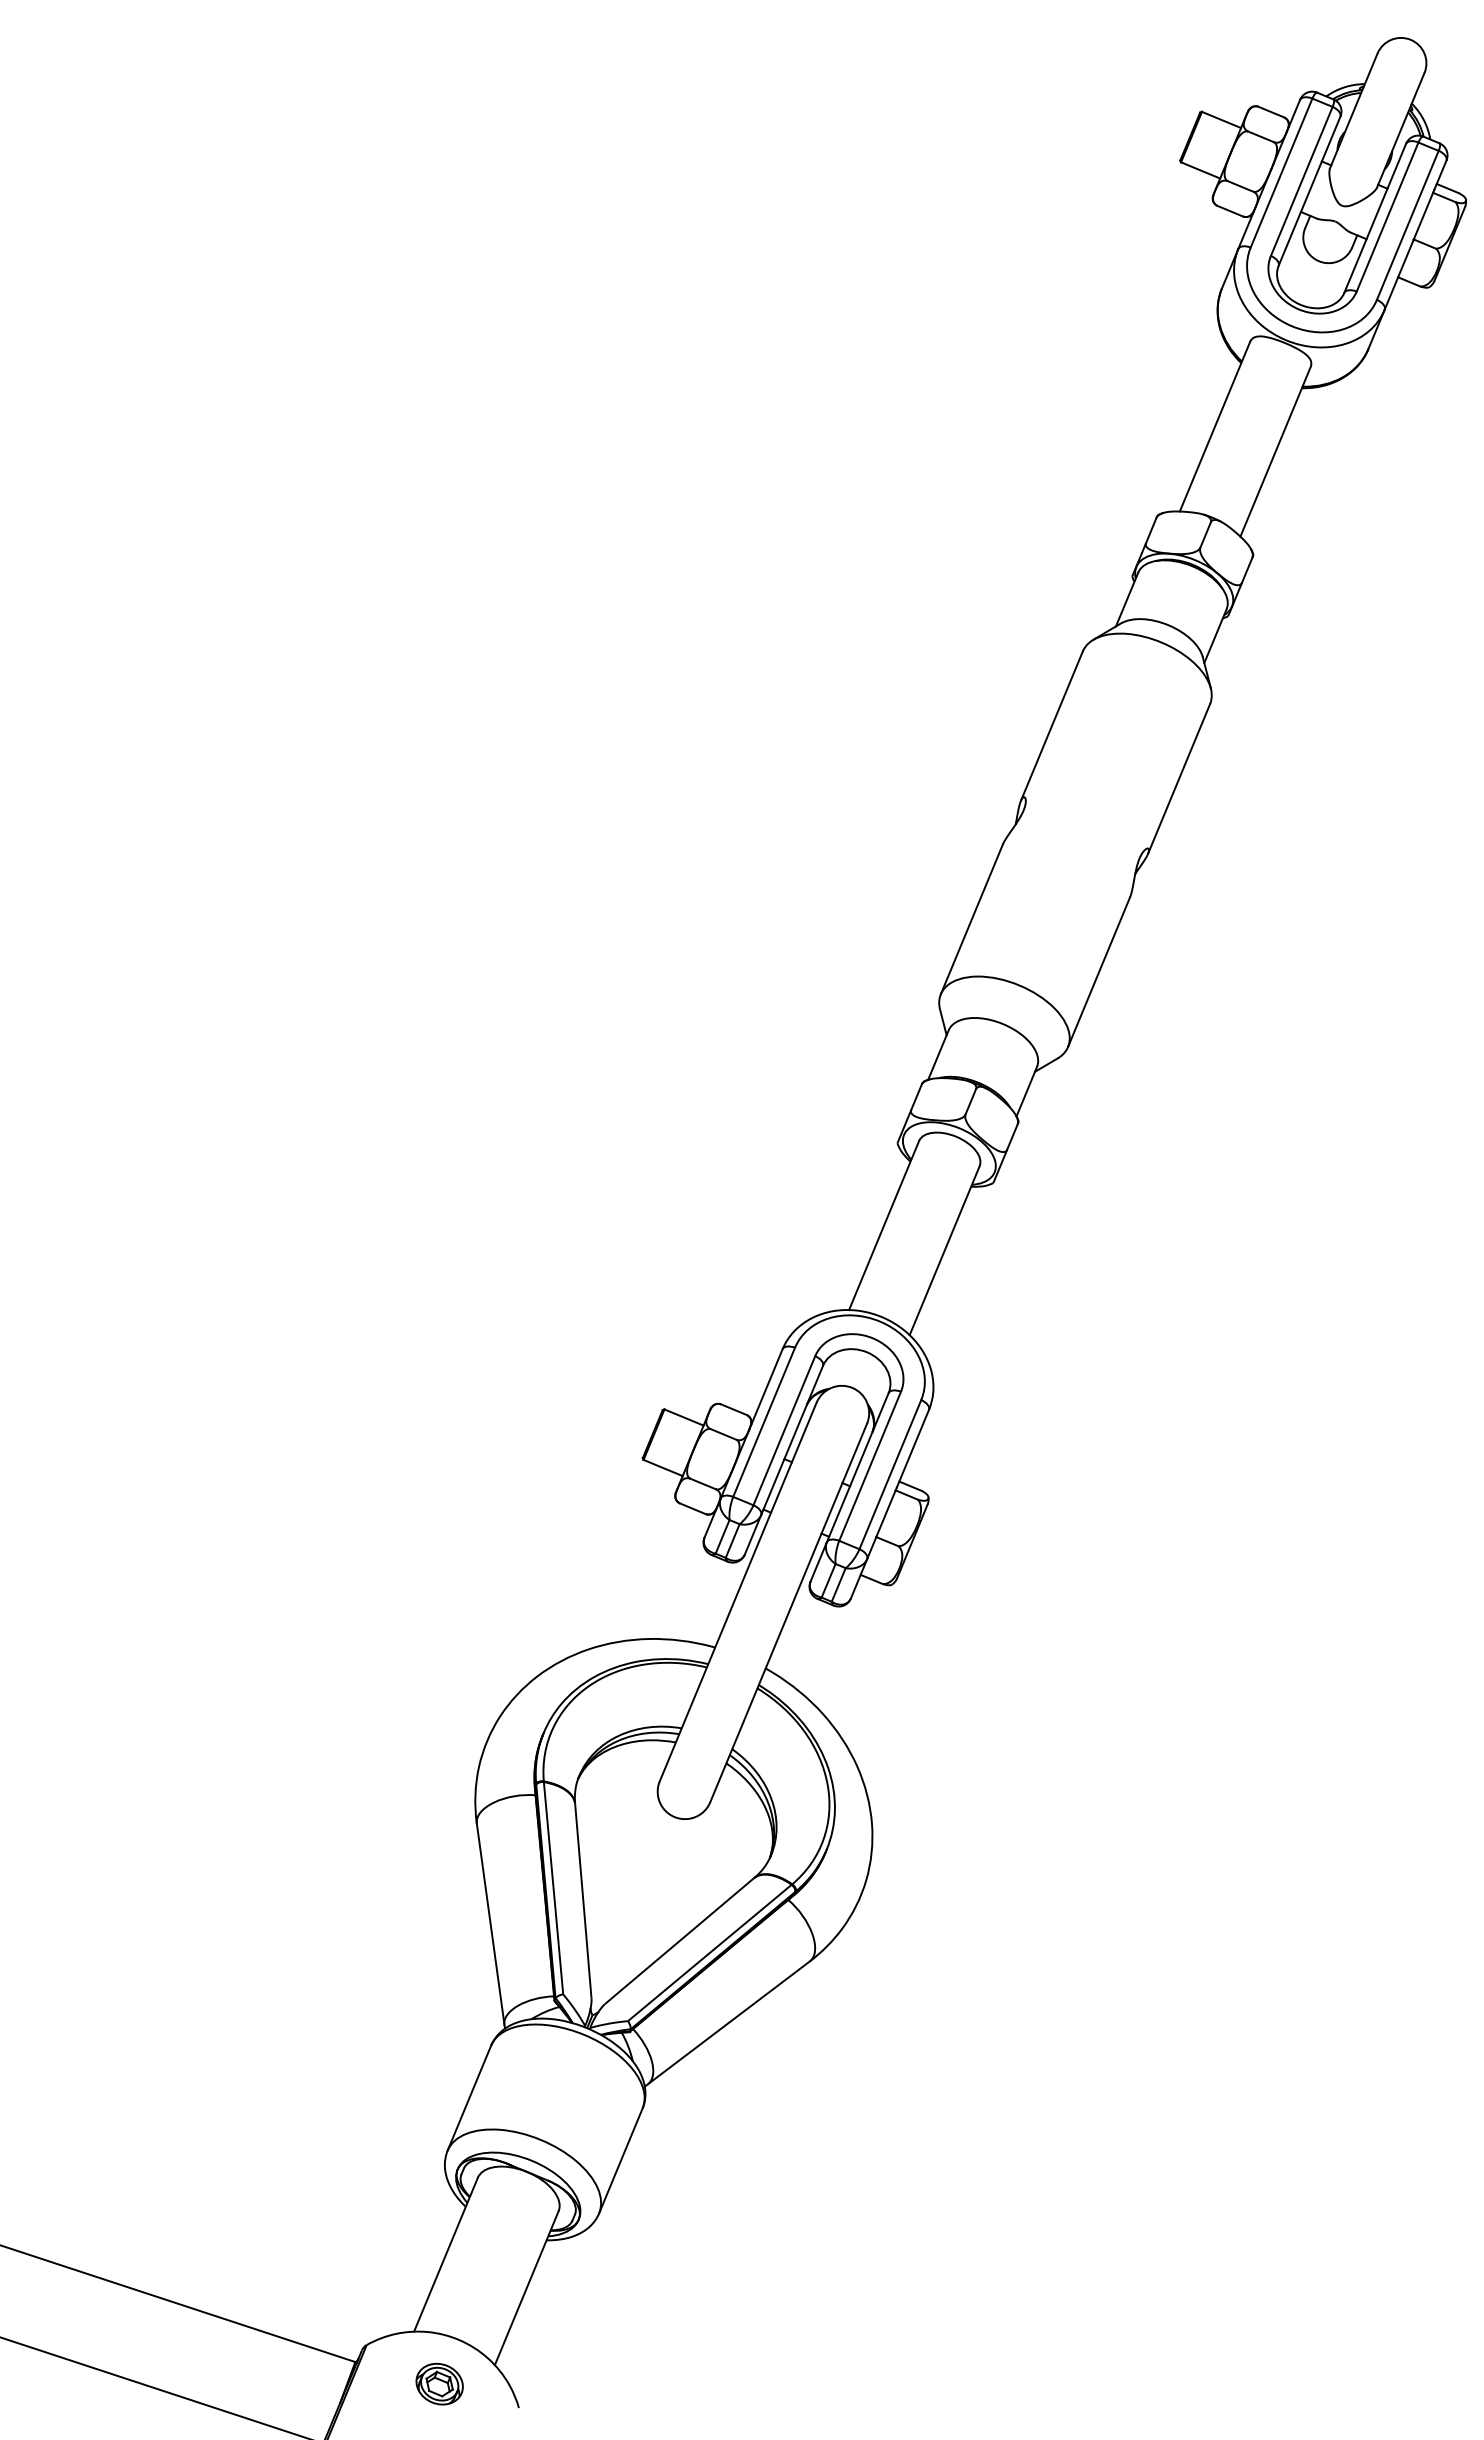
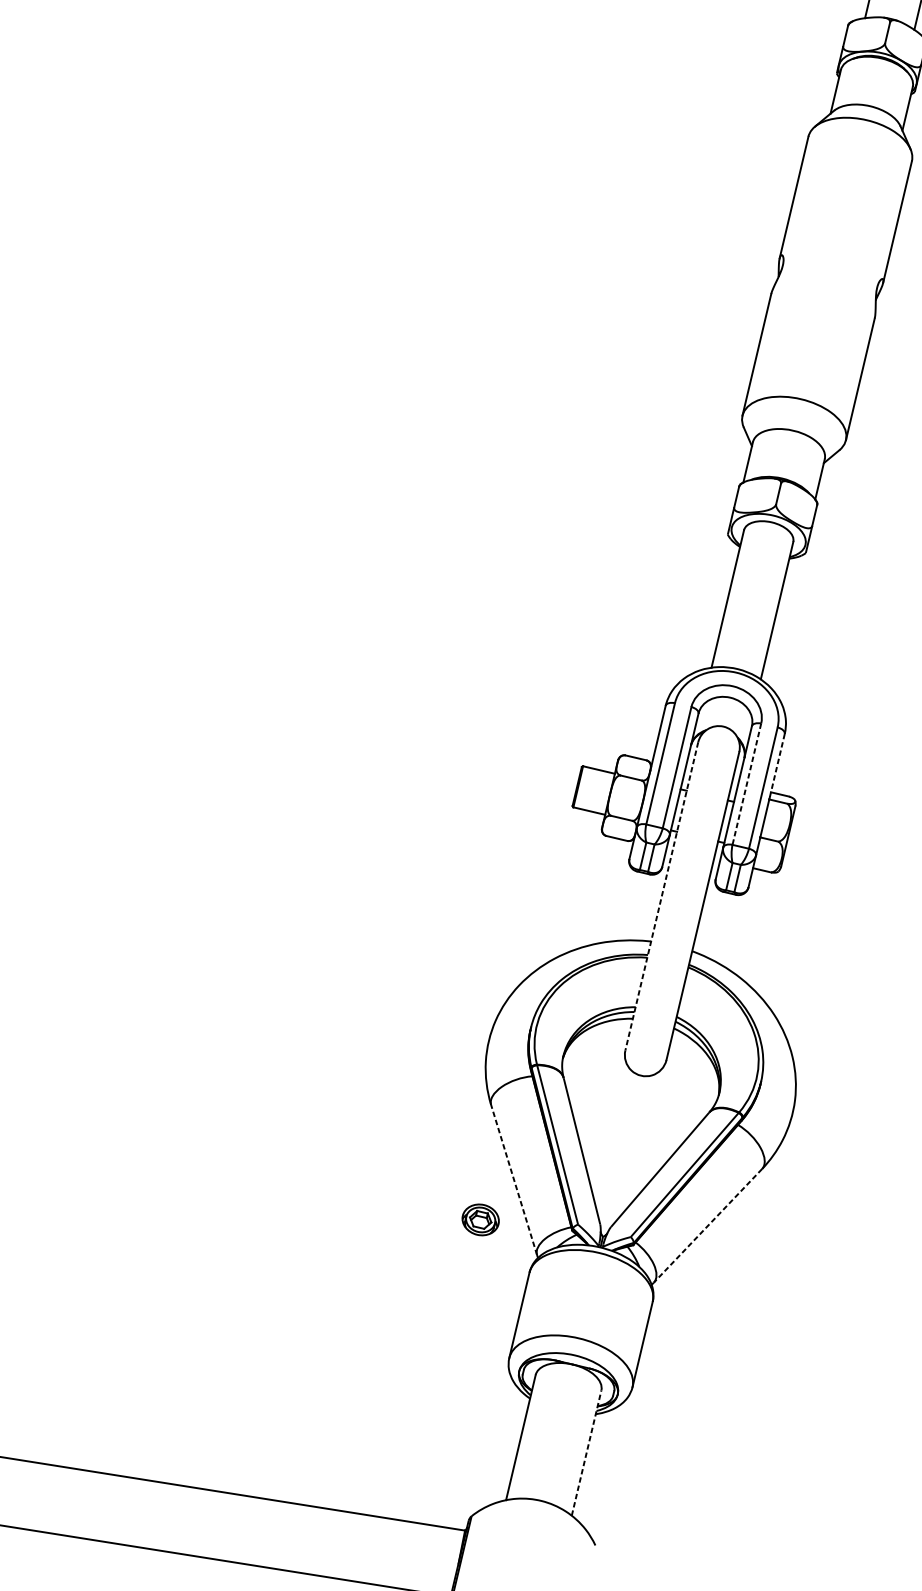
line: (912, 1448) -> (776, 765), solid -> dashed
line: (870, 1466) -> (747, 784), solid -> dashed
line: (738, 1592) -> (662, 896), solid -> dashed
line: (490, 1924) -> (514, 1180), solid -> dashed
line: (729, 2022) -> (708, 1225), solid -> dashed
line: (526, 2287) -> (586, 1452), solid -> dashed
part: (439, 2383) -> (480, 1219), moved

